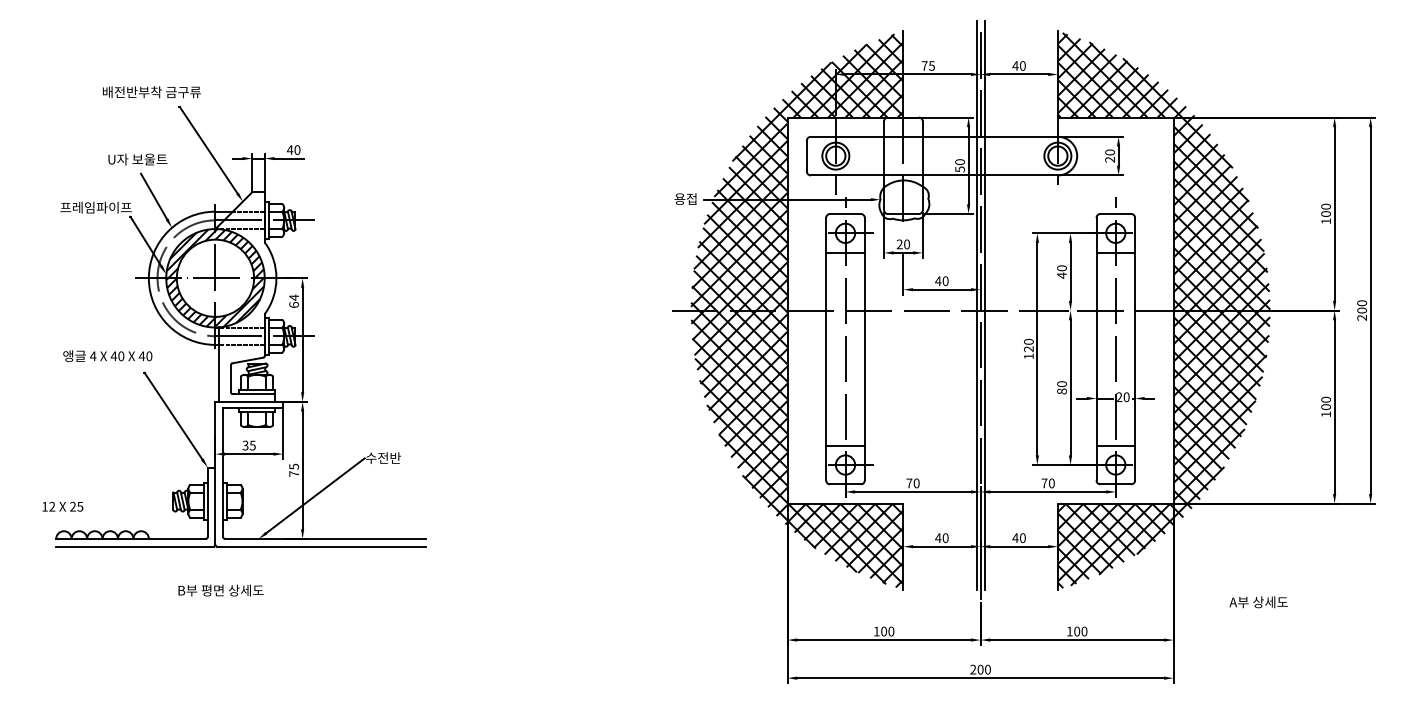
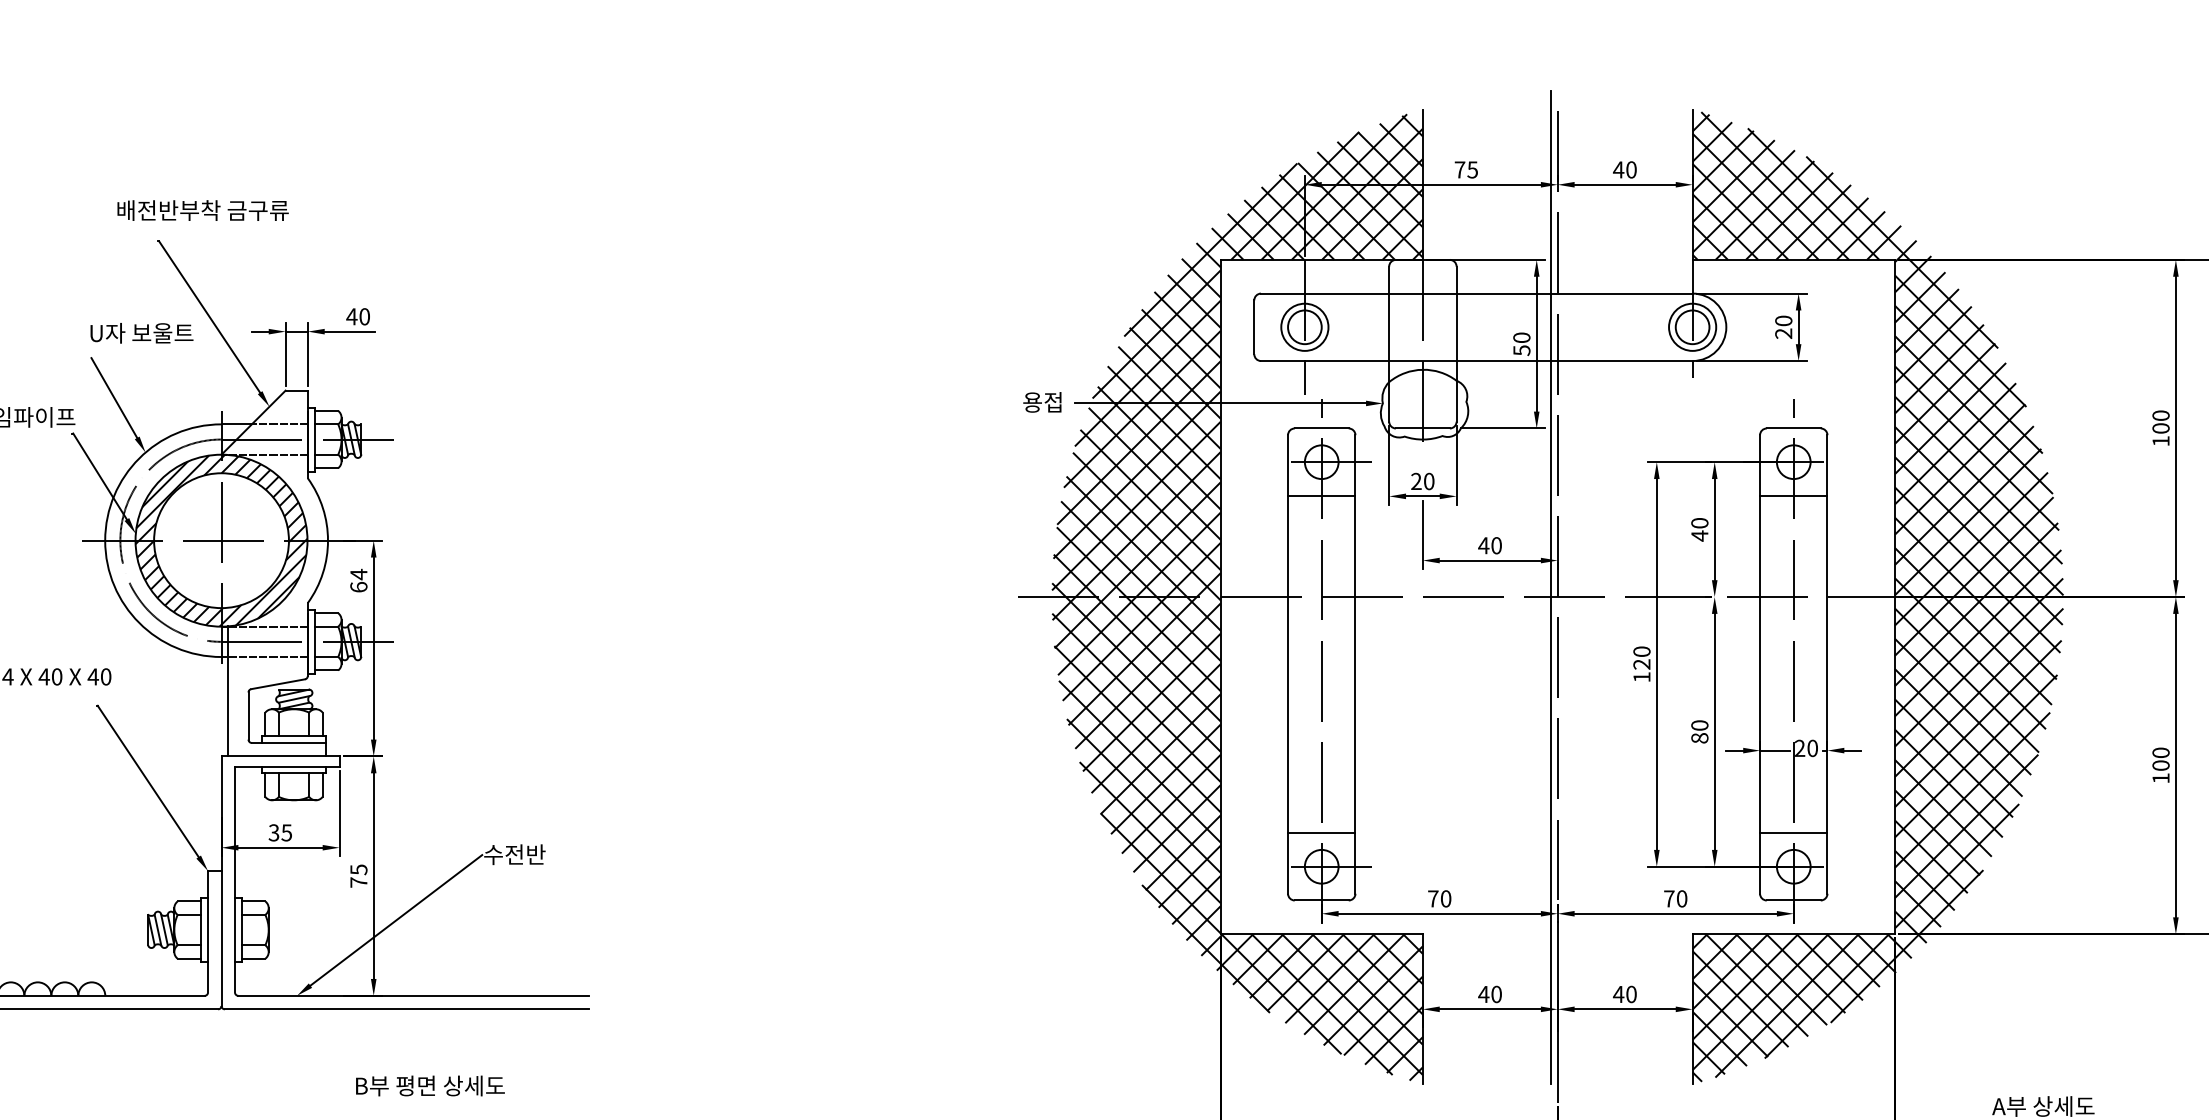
text: (151, 92) -> (202, 210), moved
text: (137, 159) -> (141, 333), moved
line: (984, 304) -> (1564, 586), removed
text: (220, 590) -> (429, 1085), moved

